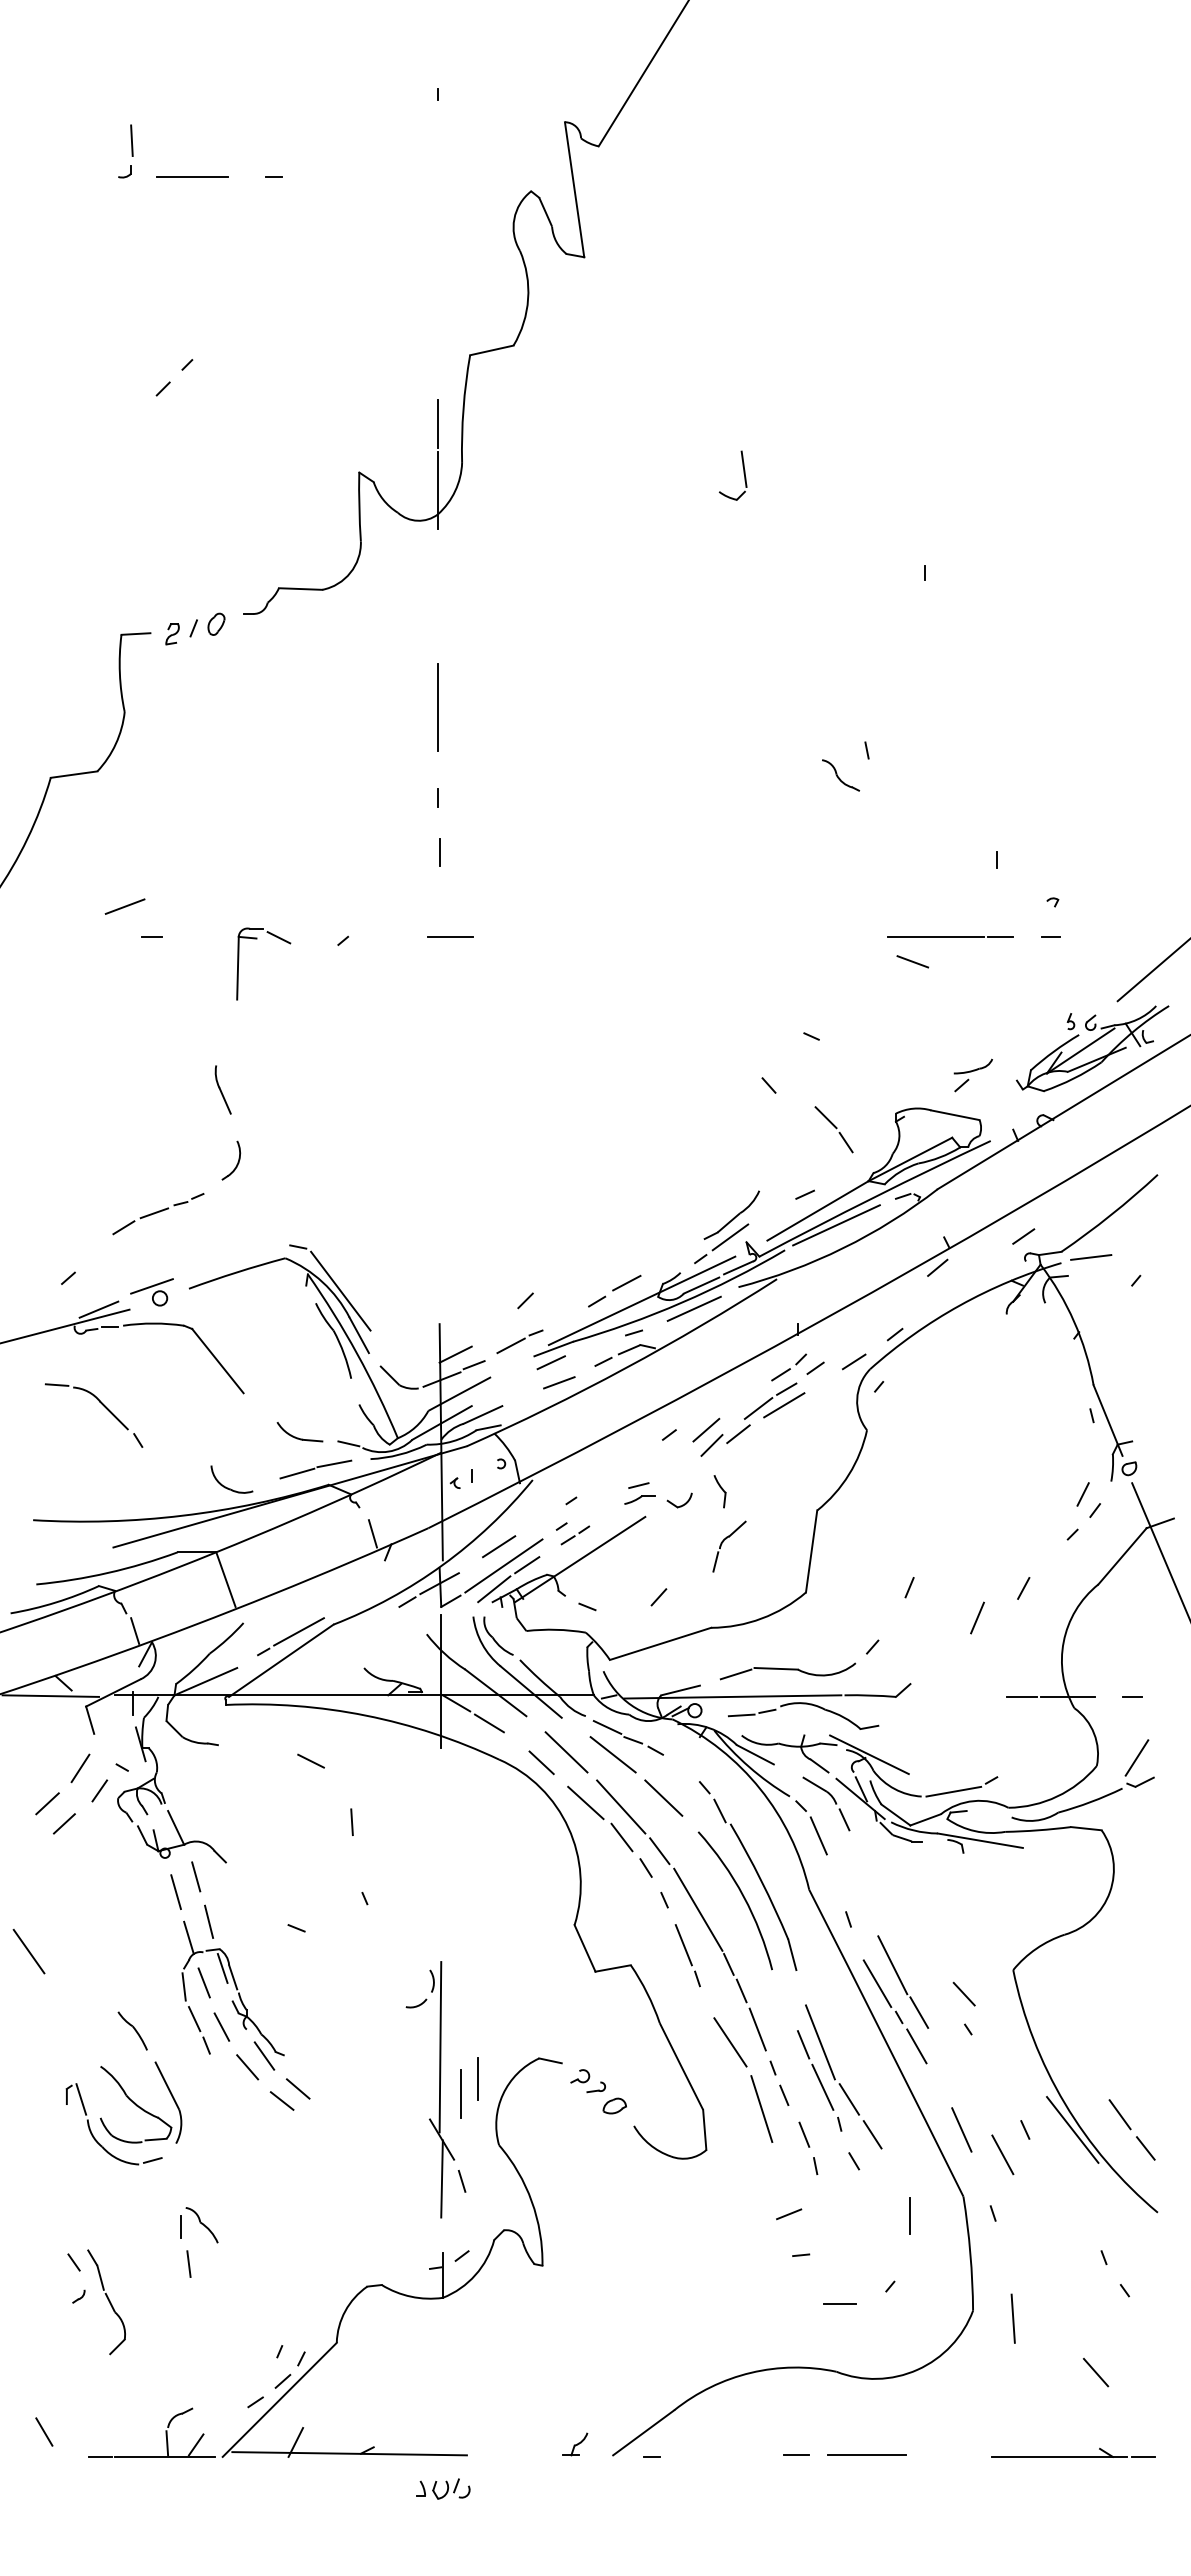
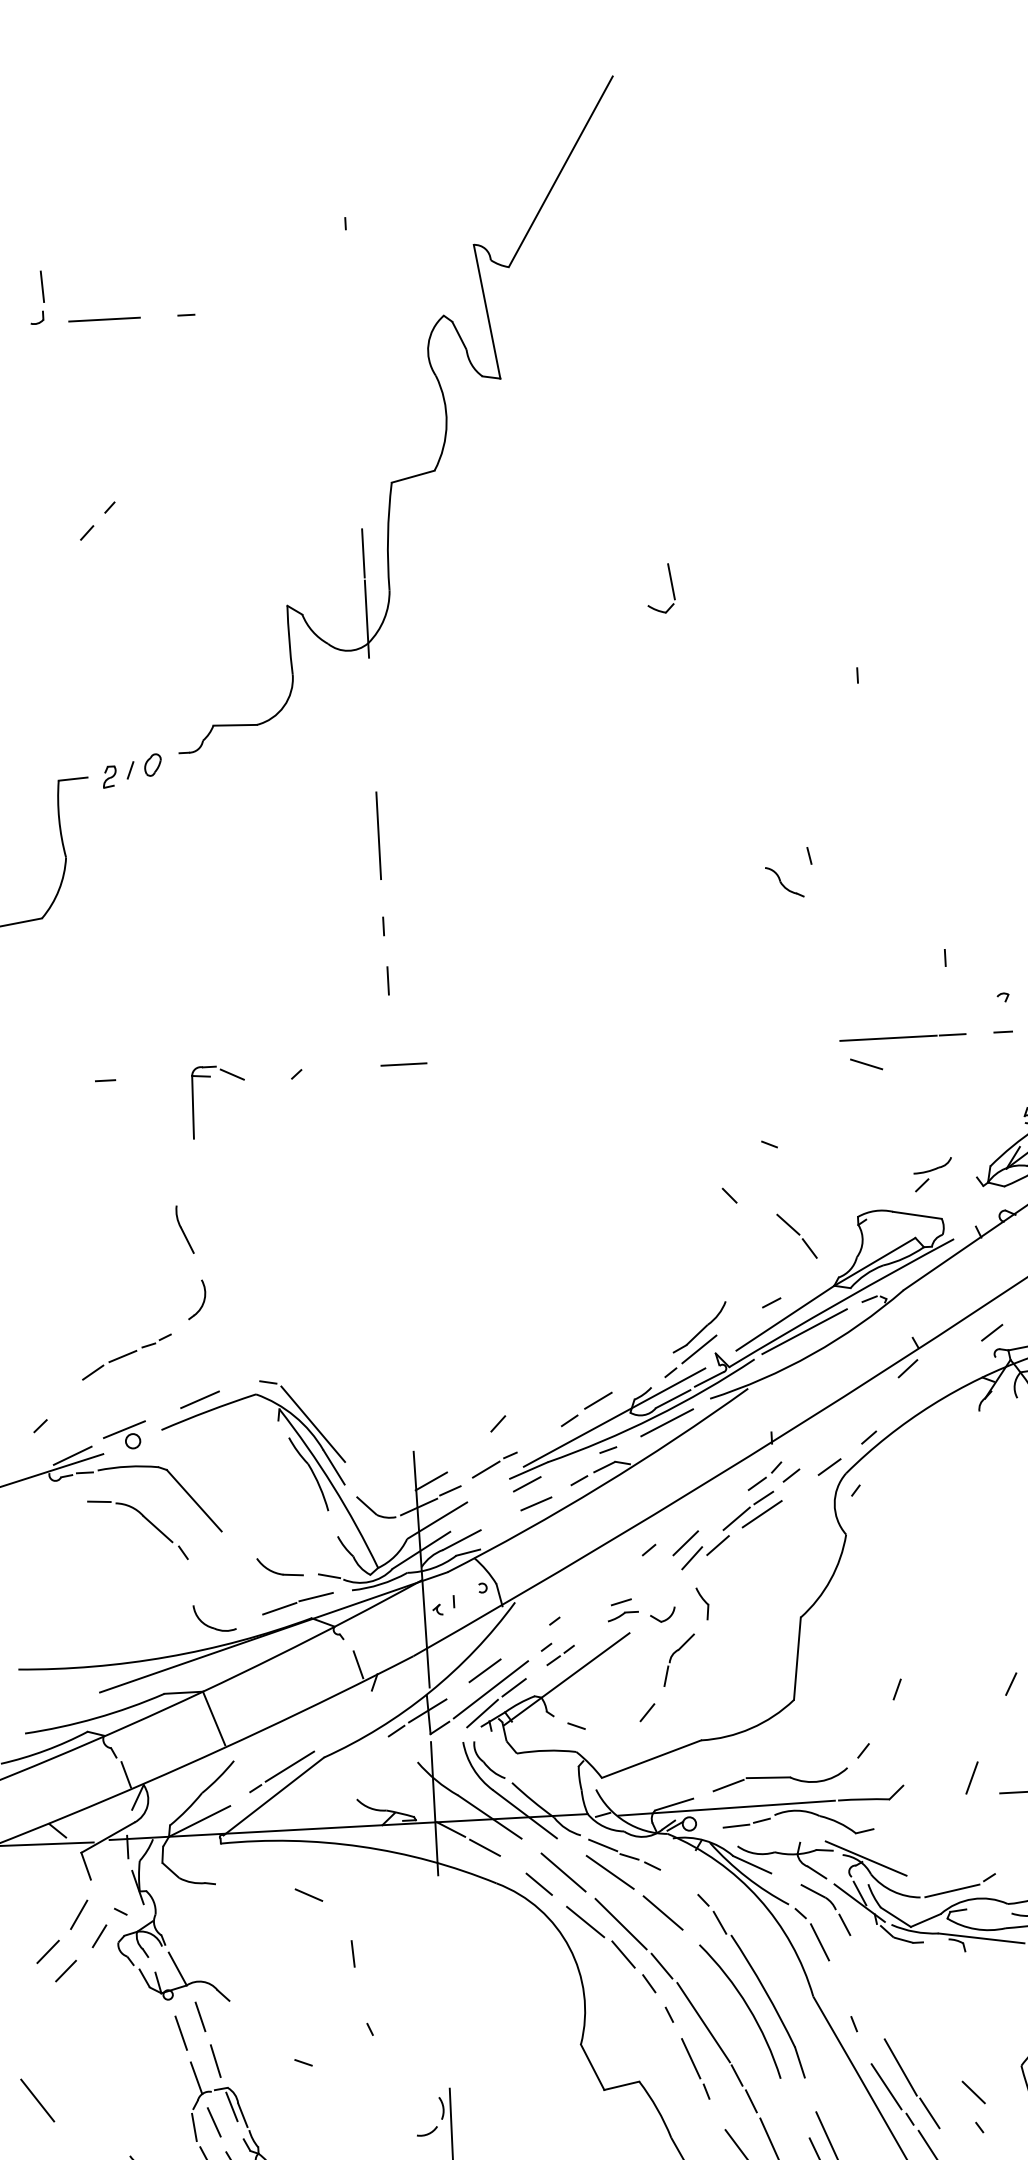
line: (124, 906) -> (199, 1399), moved
part: (102, 1405) -> (145, 1519), moved
part: (724, 1541) -> (673, 1655), moved
line: (977, 1617) -> (971, 1777), moved

